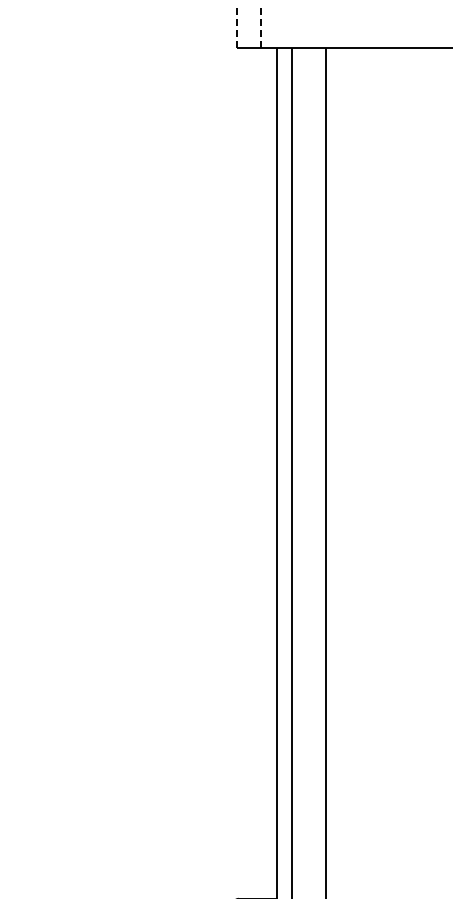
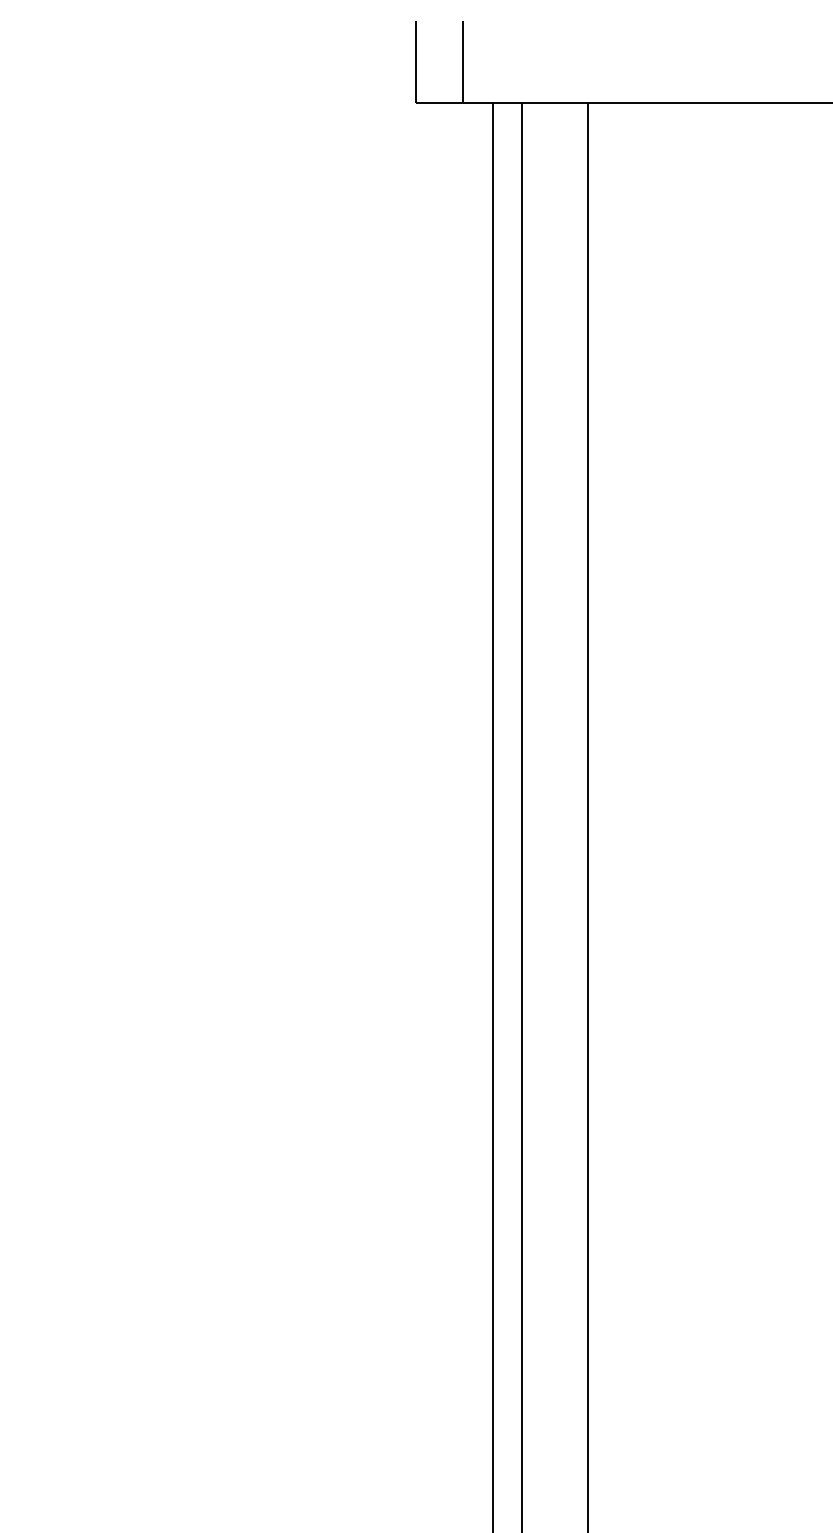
line: (236, 26) -> (415, 61), dashed -> solid
line: (261, 26) -> (463, 61), dashed -> solid

